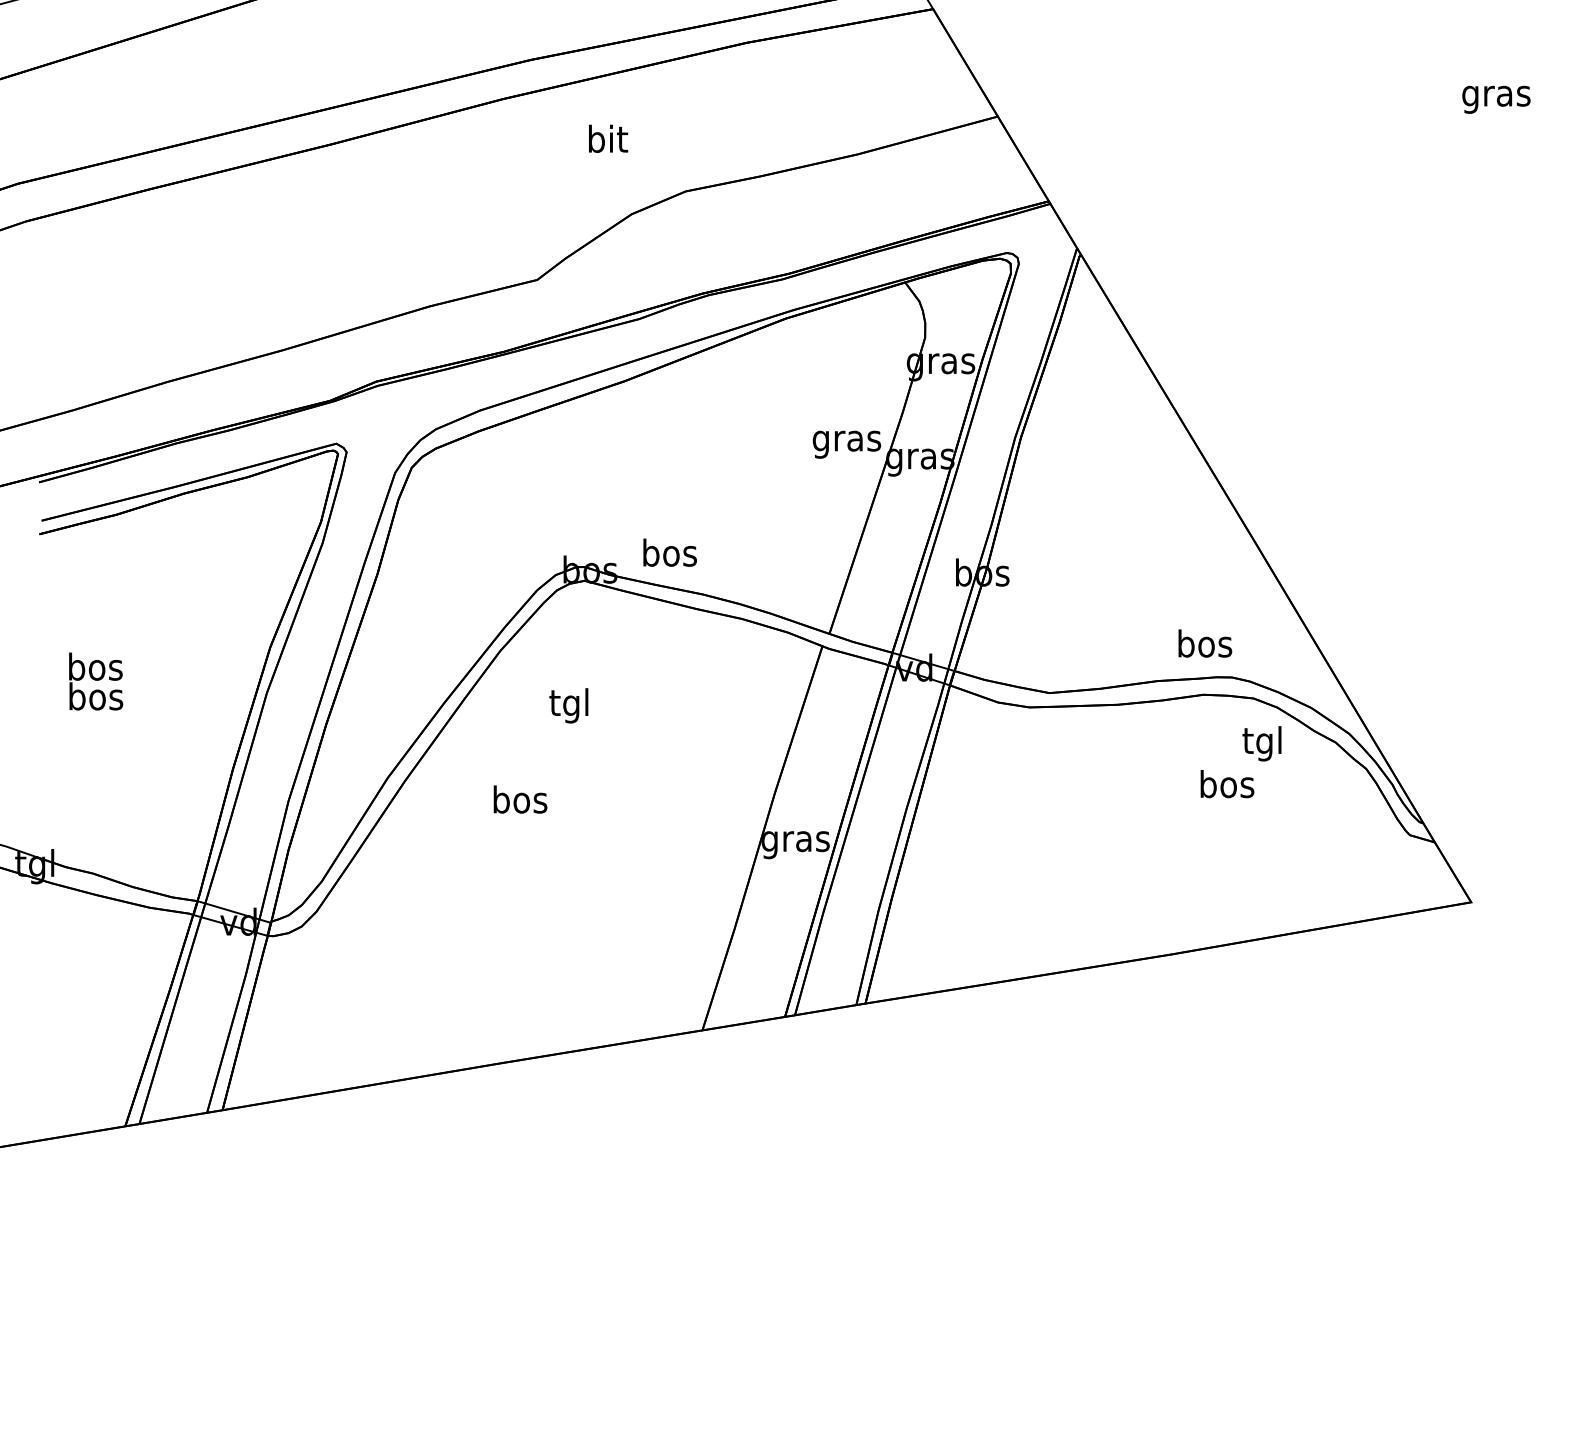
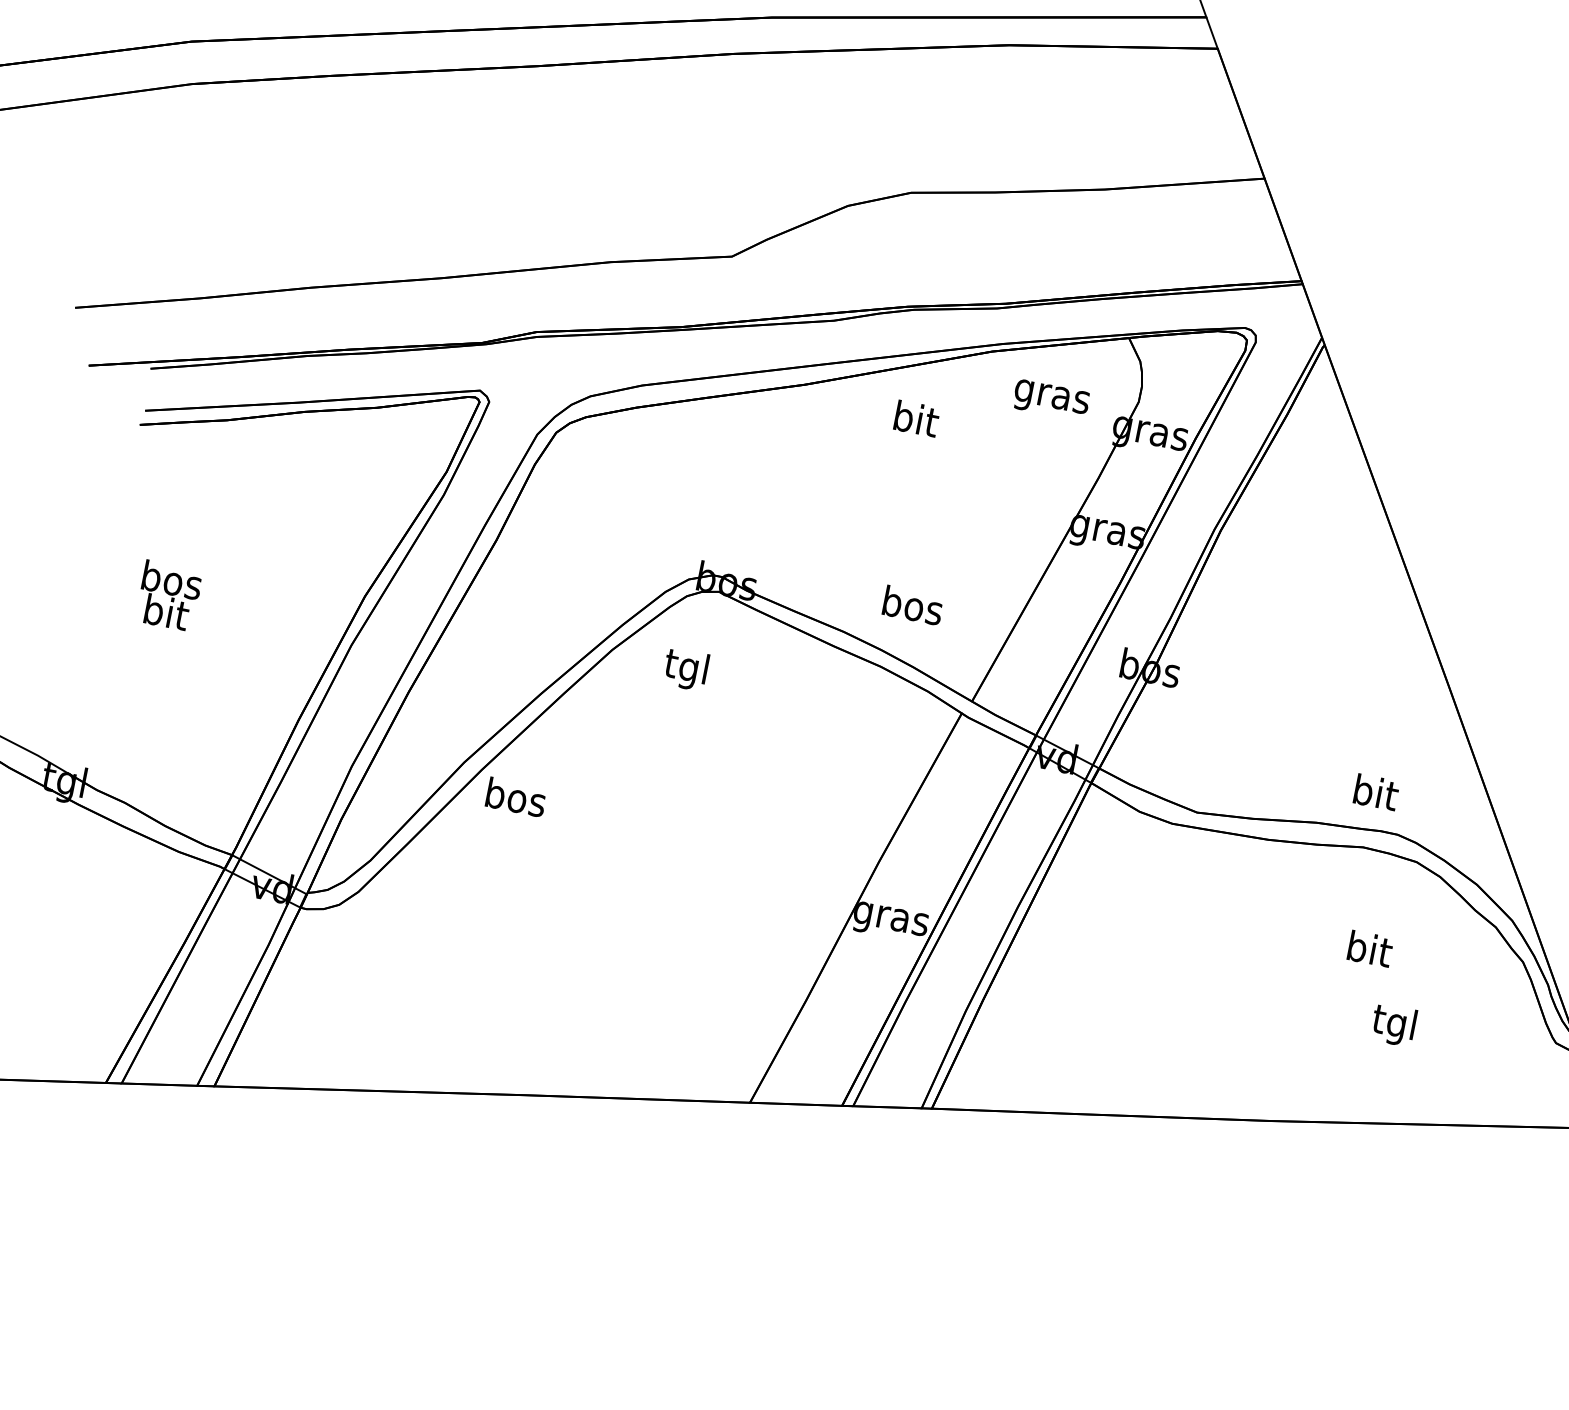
text: (608, 138) -> (916, 418), moved
text: (846, 444) -> (1050, 400), moved
text: (669, 552) -> (912, 605), moved
text: (1205, 643) -> (1376, 792), bos -> bit
text: (96, 696) -> (166, 612), bos -> bit
text: (568, 705) -> (685, 669), moved
text: (1261, 743) -> (1393, 1024), moved
text: (1227, 784) -> (1369, 949), bos -> bit
text: (520, 799) -> (516, 797), moved

